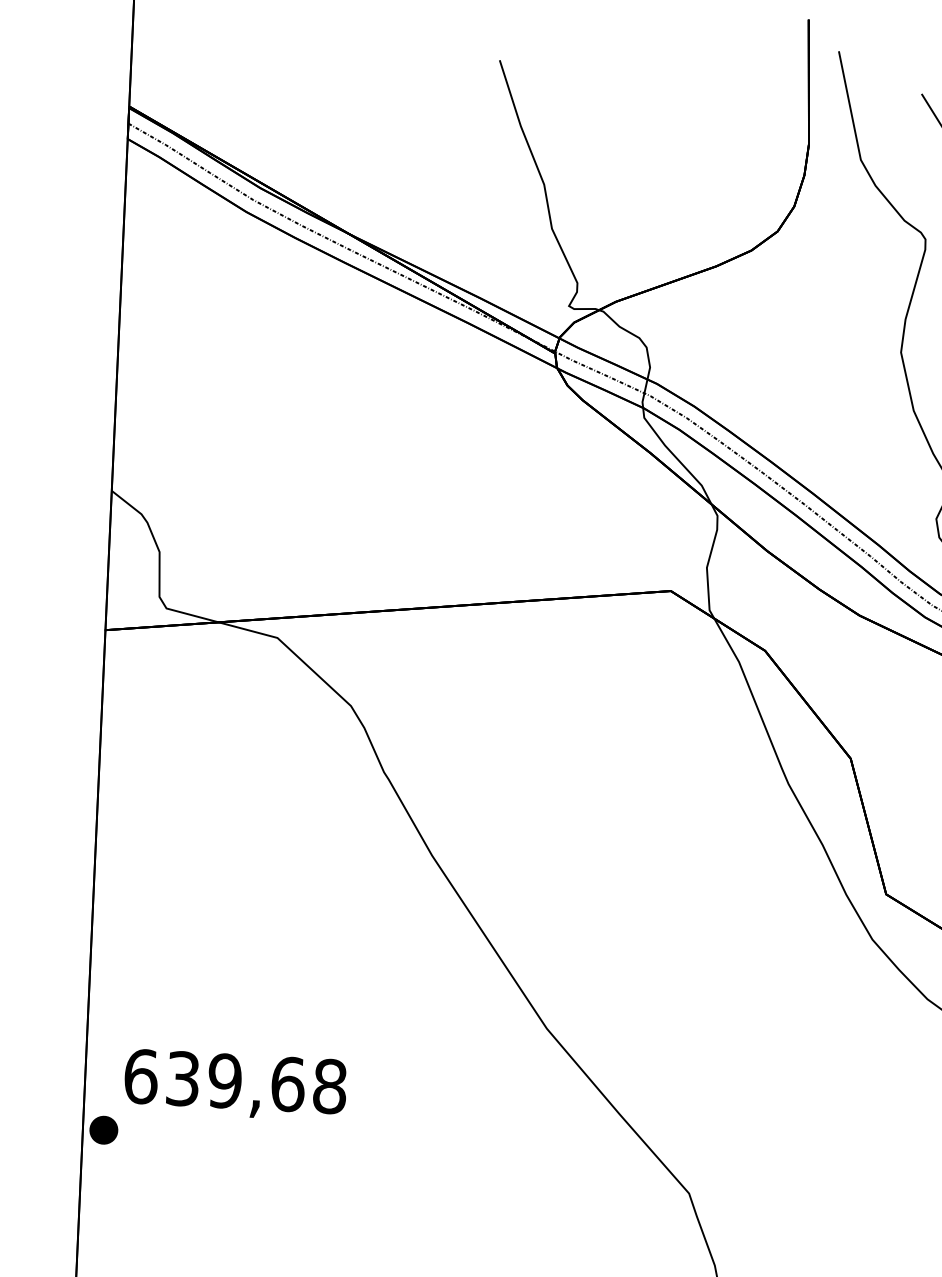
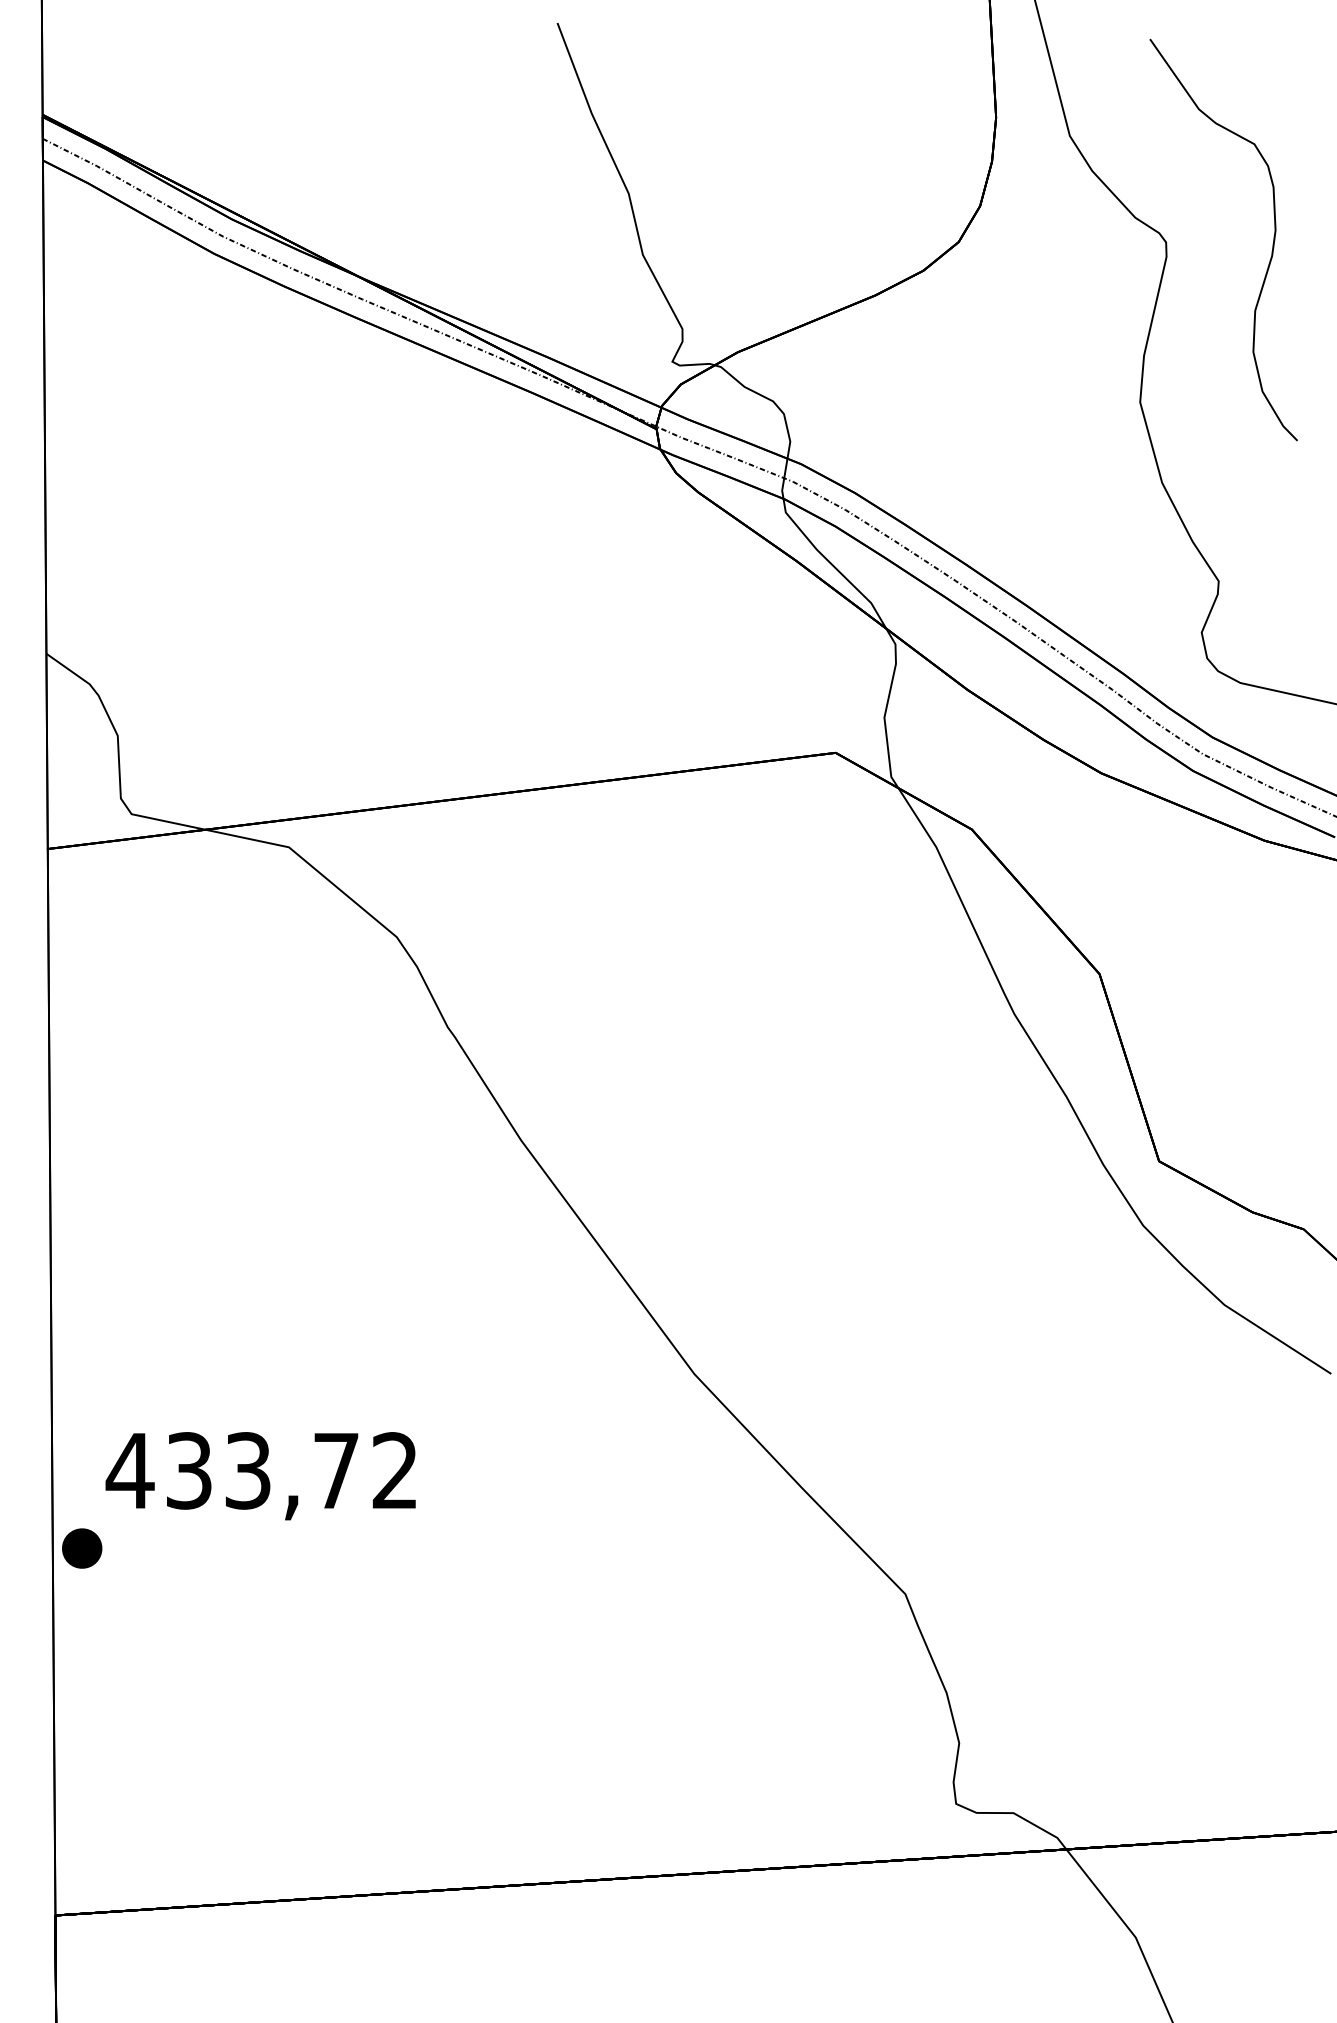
text: (234, 1081) -> (261, 1470), 639,68 -> 433,72

